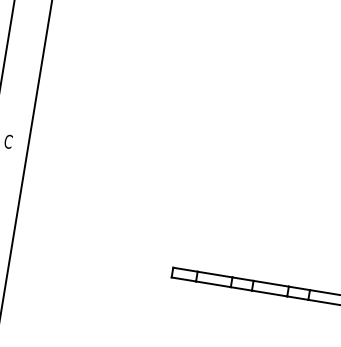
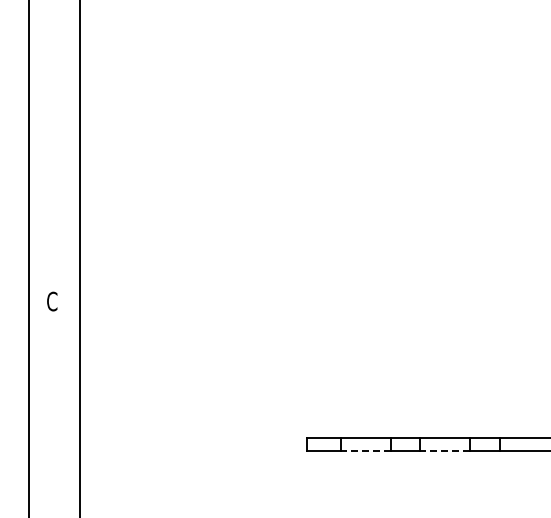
line: (213, 284) -> (365, 451), solid -> dashed
line: (269, 293) -> (445, 451), solid -> dashed

